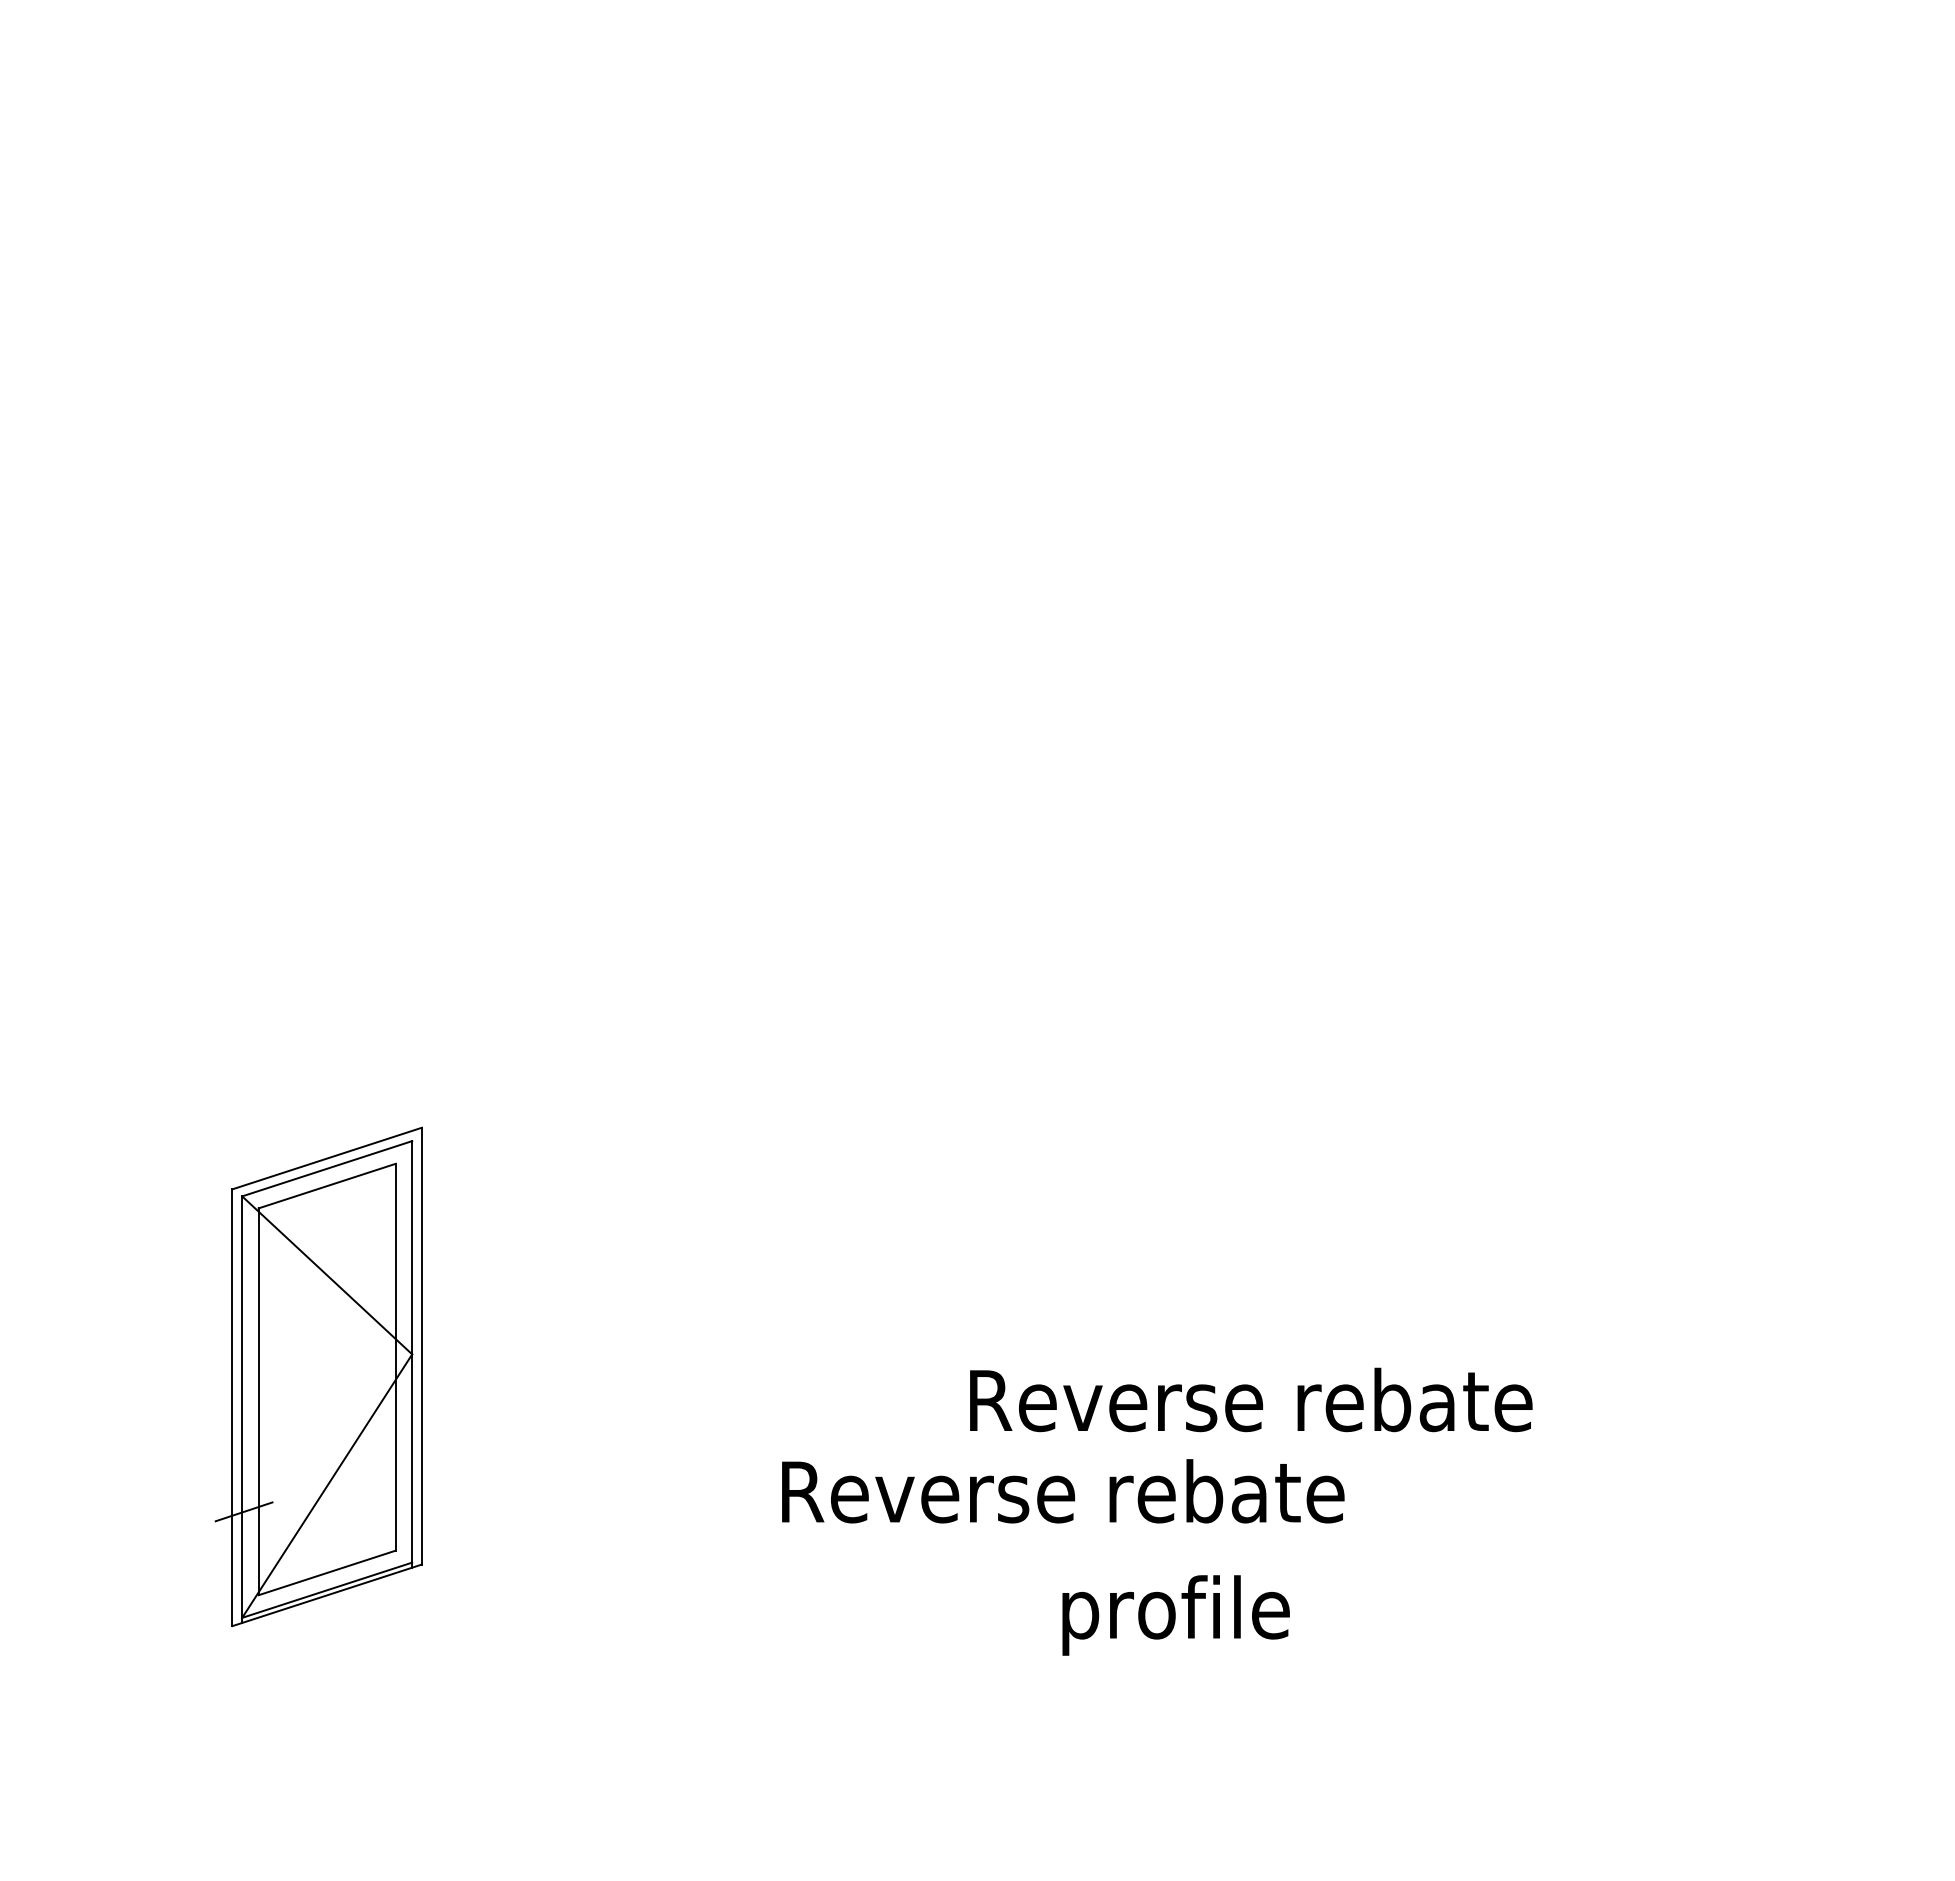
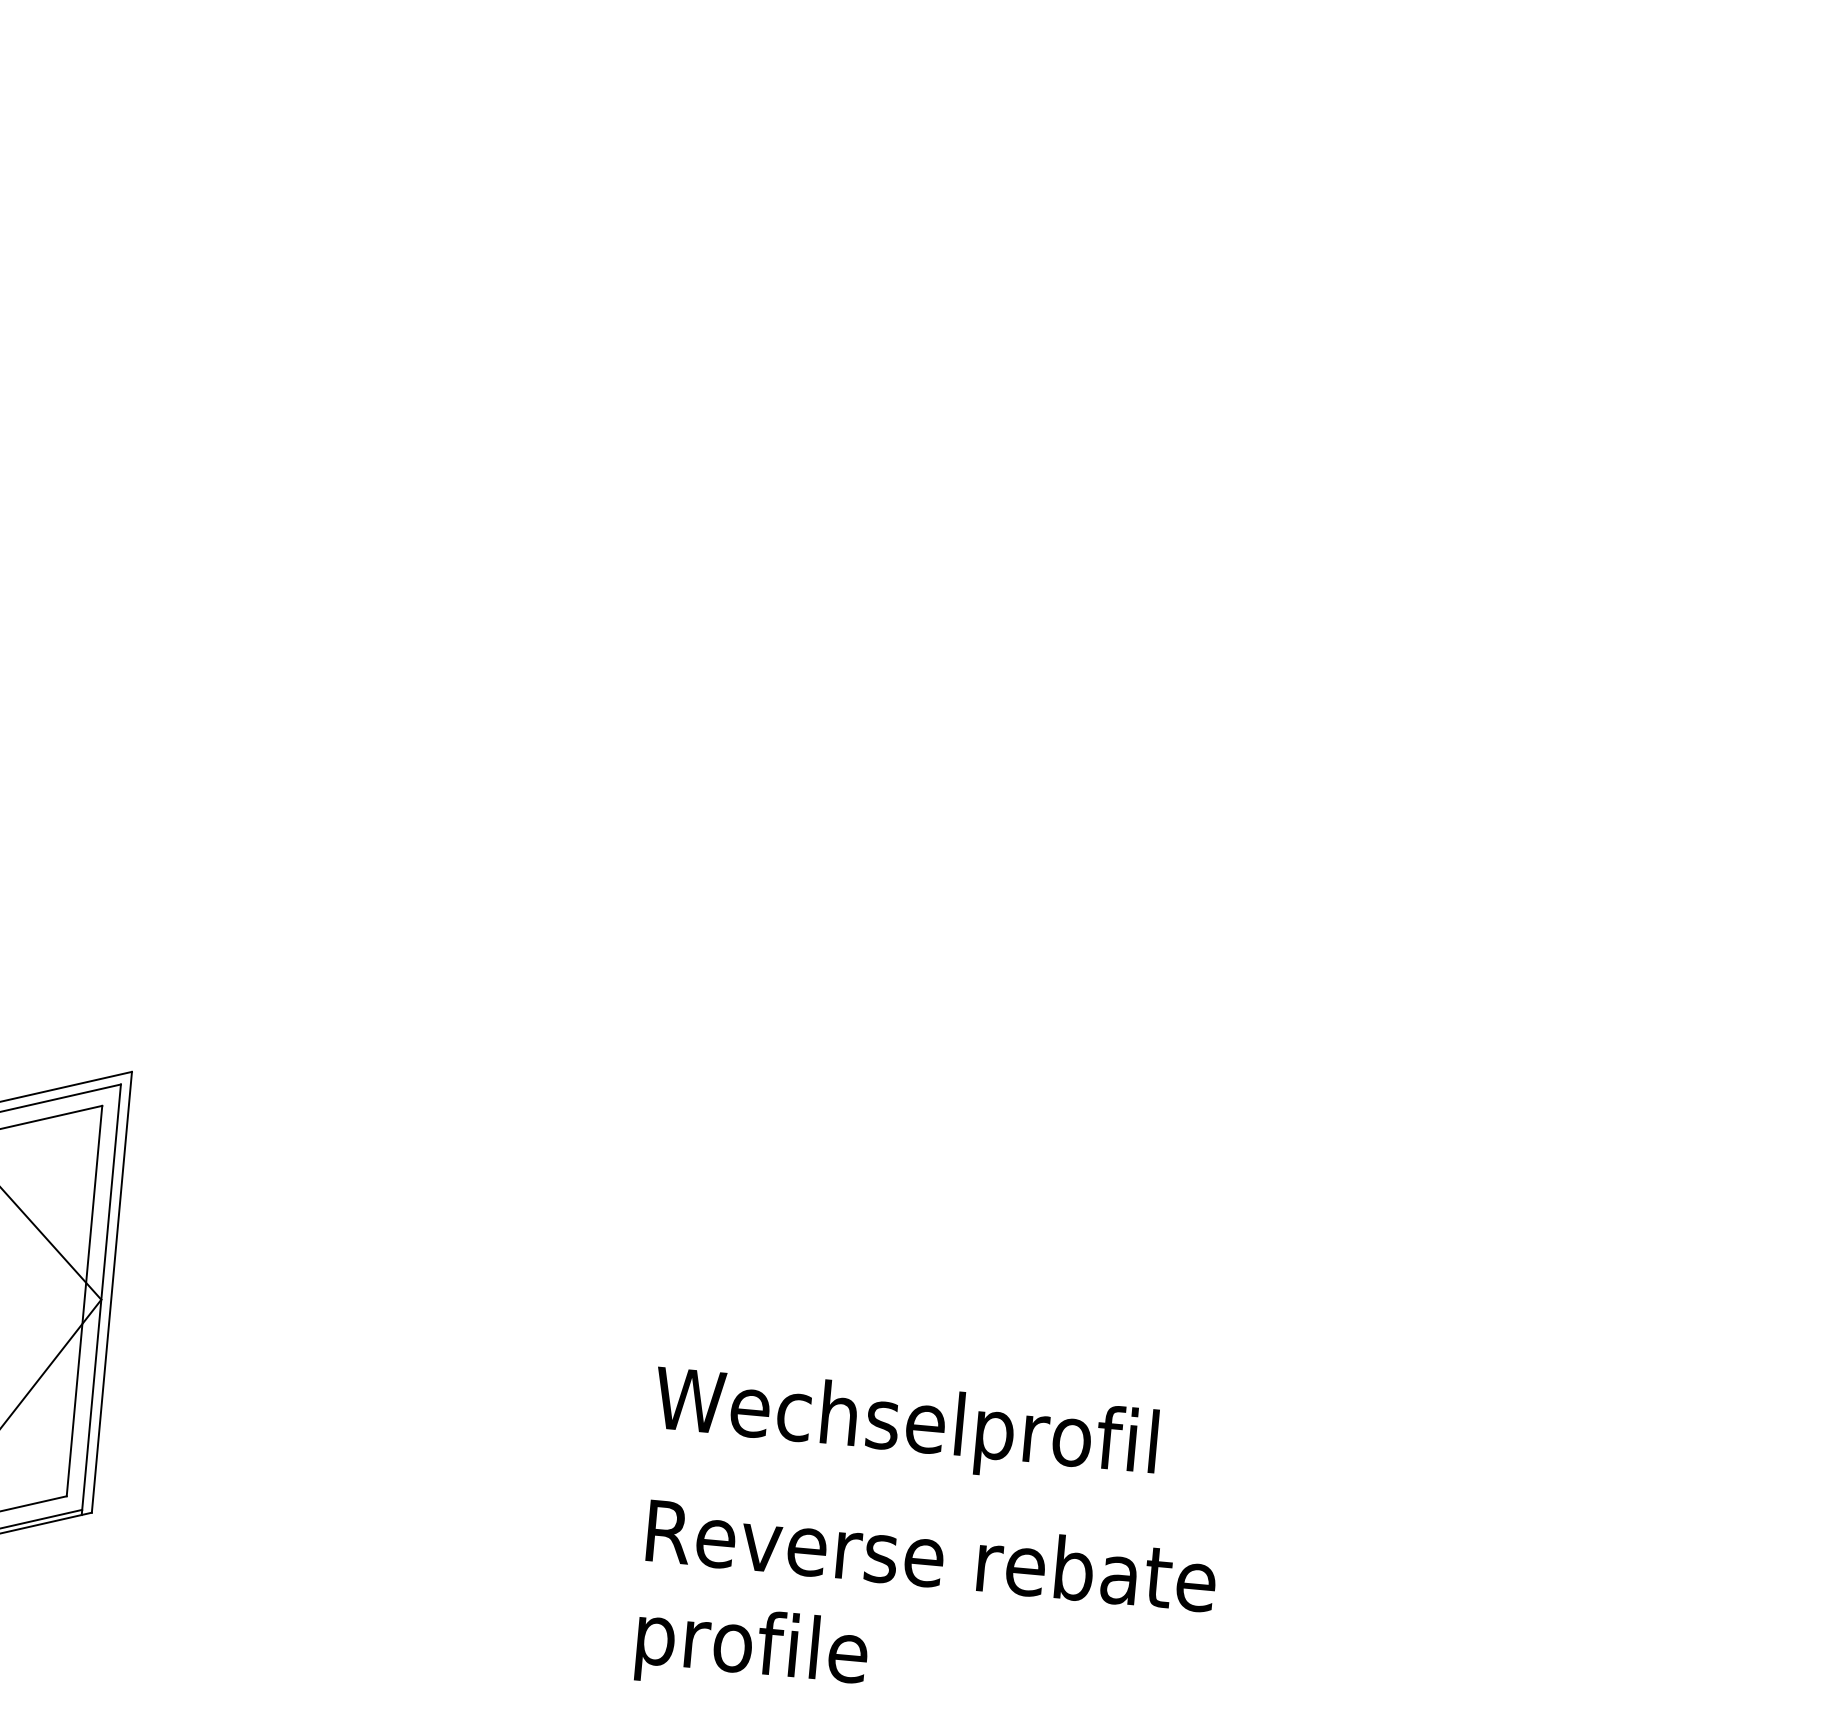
text: (1248, 1407) -> (940, 1430), Reverse rebate -> Wechselprofil
text: (1063, 1491) -> (932, 1555), moved
text: (1175, 1615) -> (751, 1650), moved

